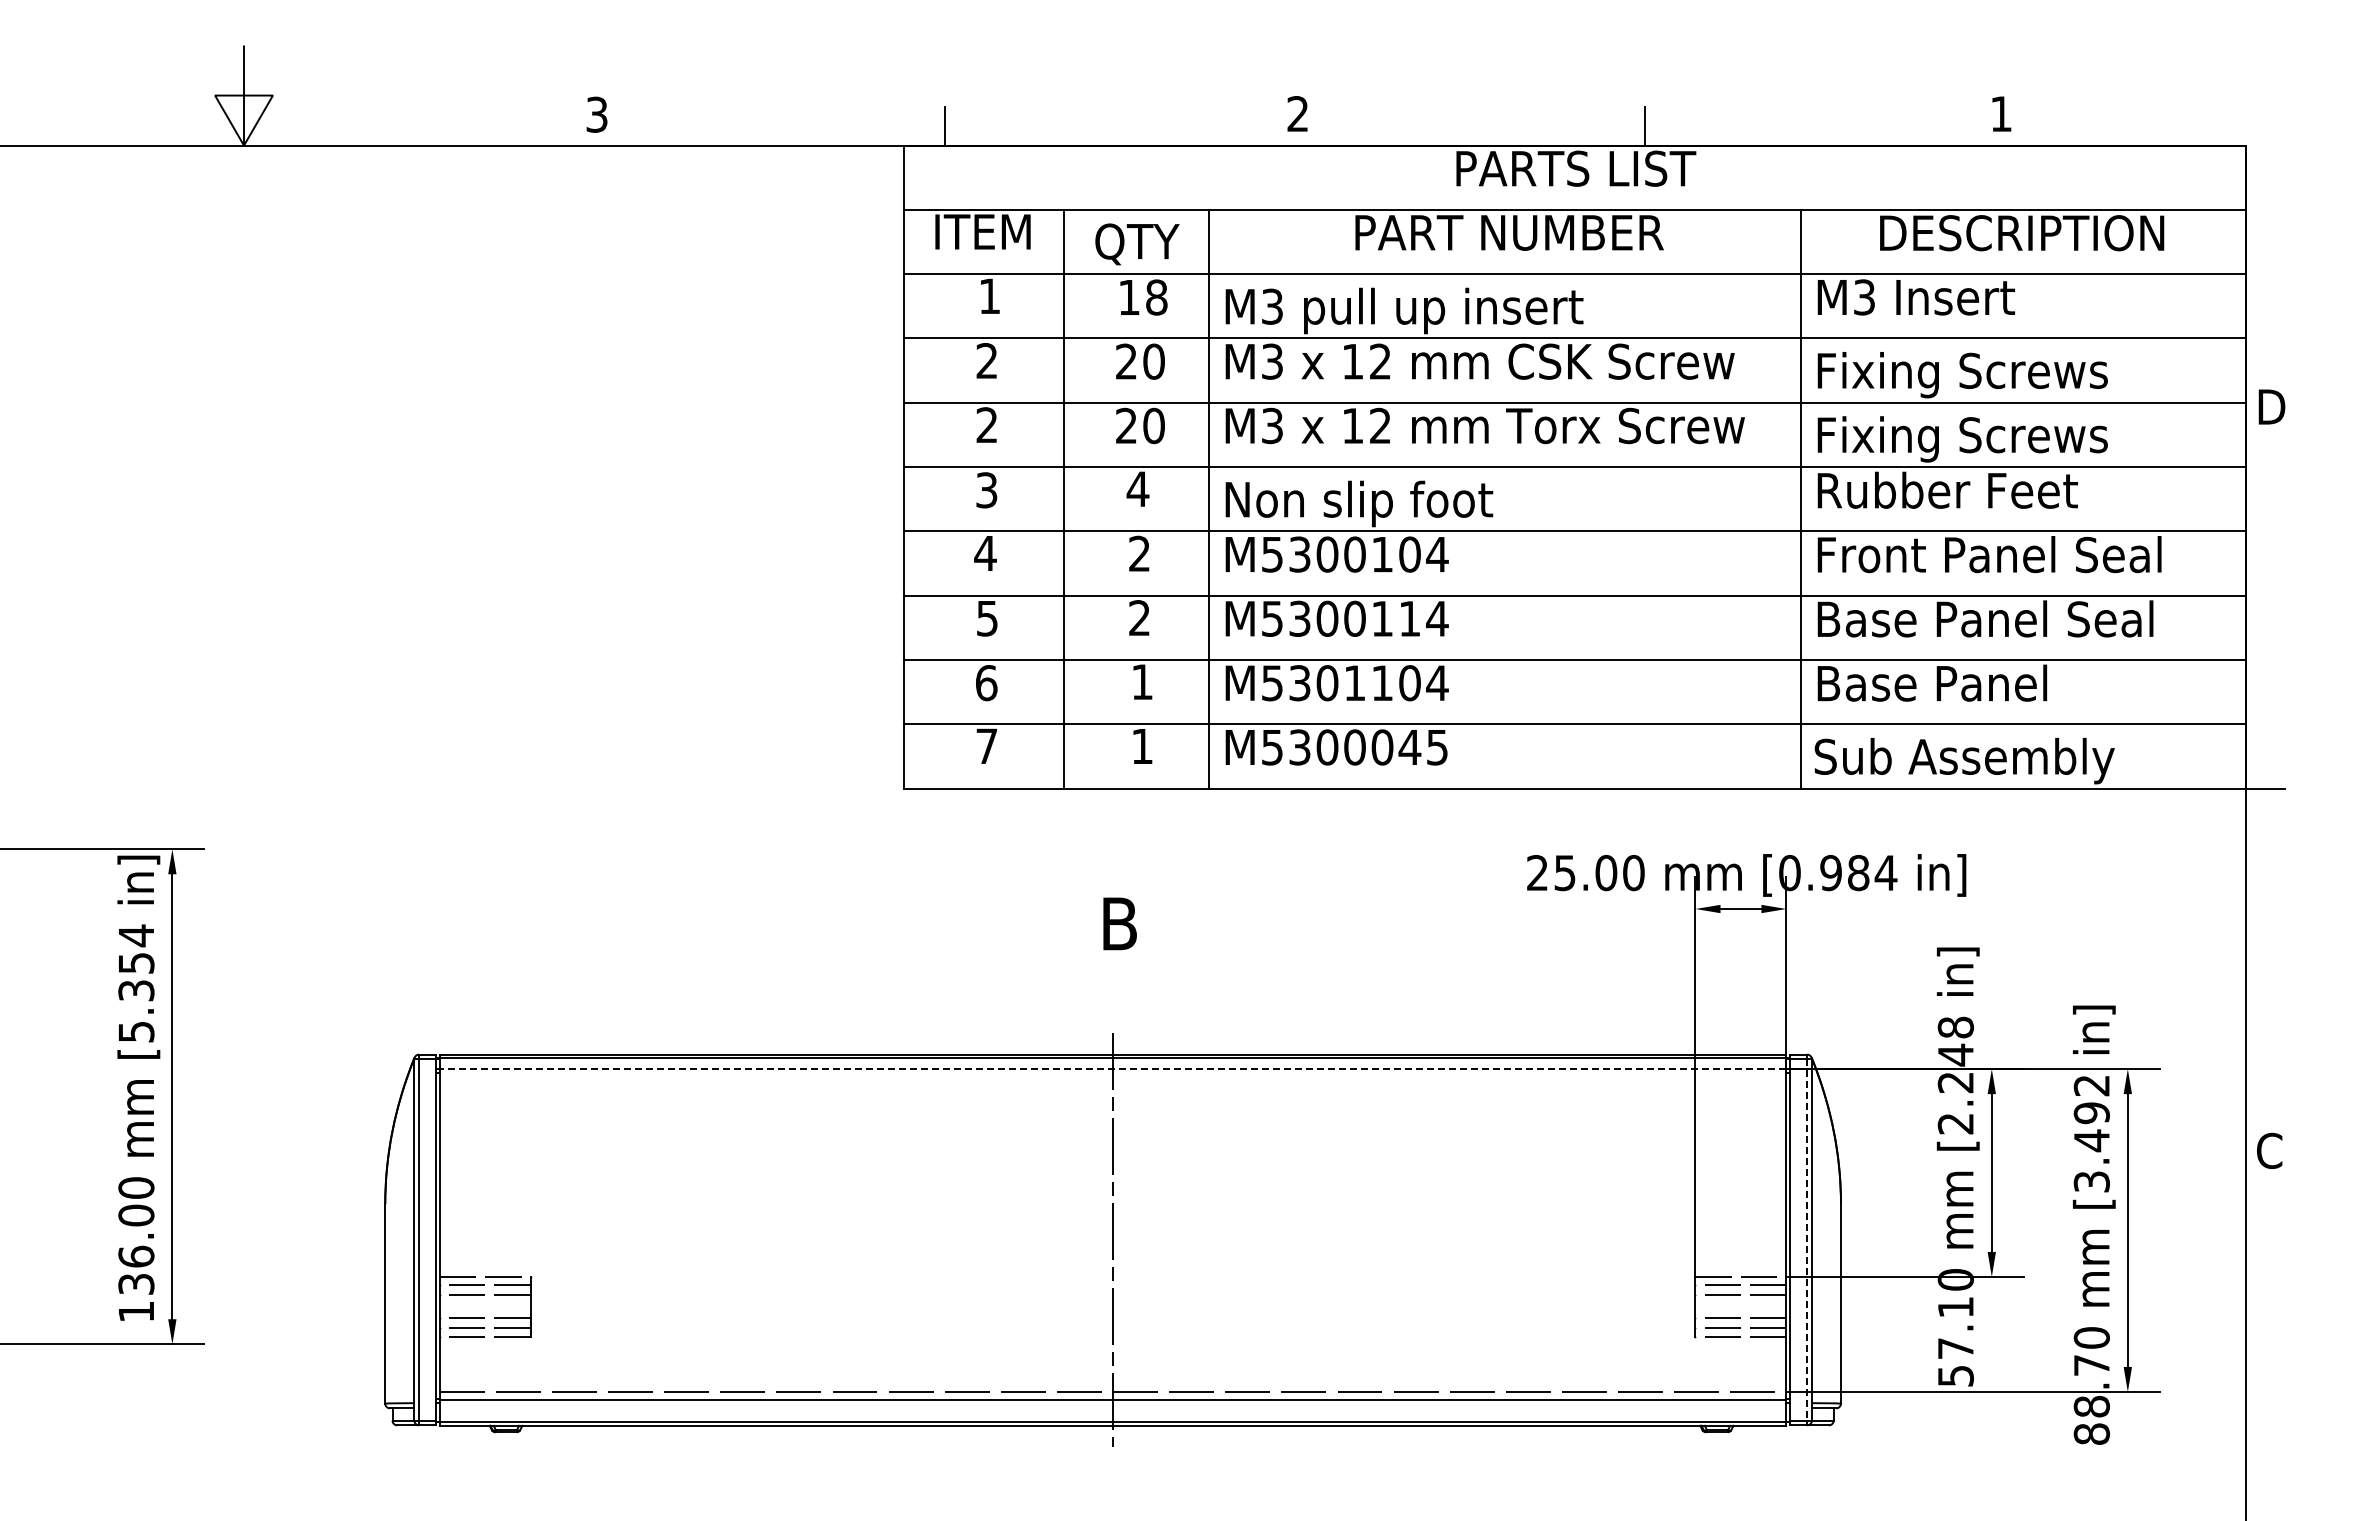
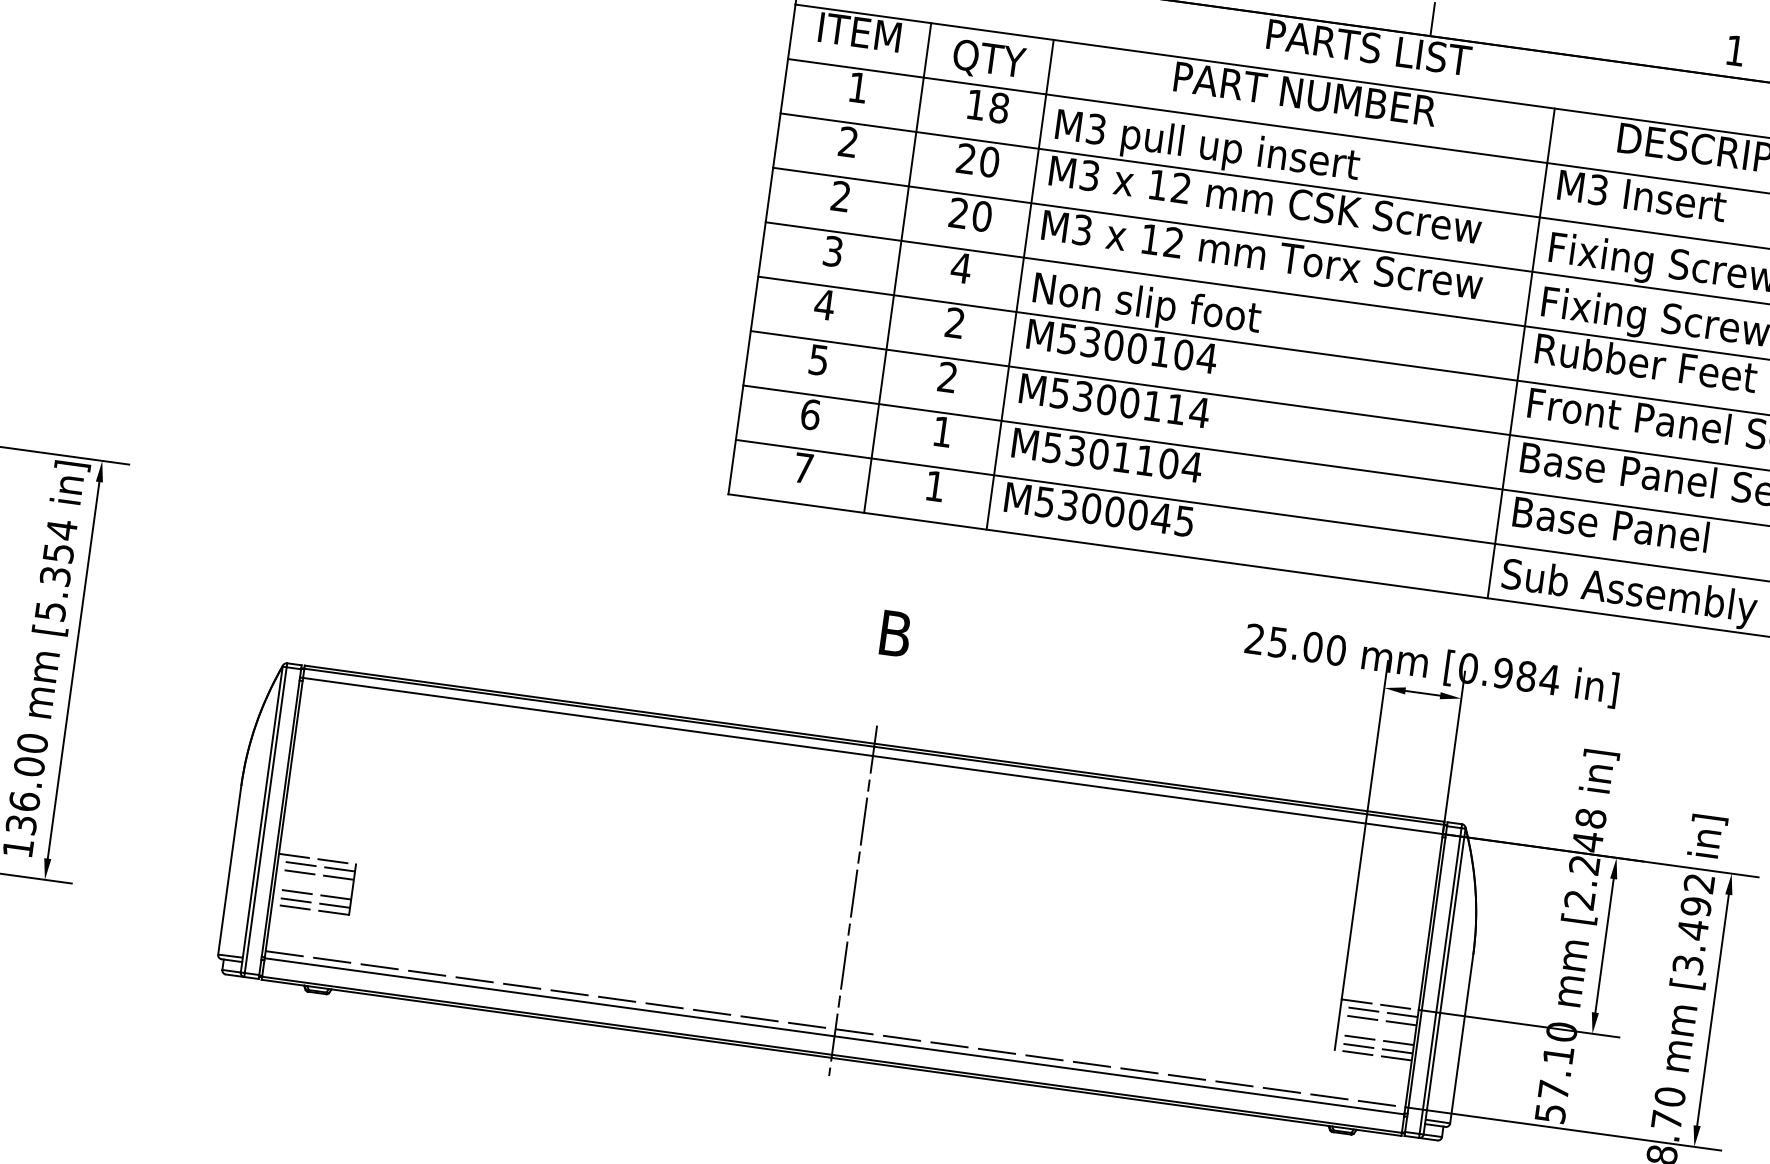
line: (1112, 1069) -> (872, 756), dashed -> solid
line: (1807, 1239) -> (1440, 980), dashed -> solid

